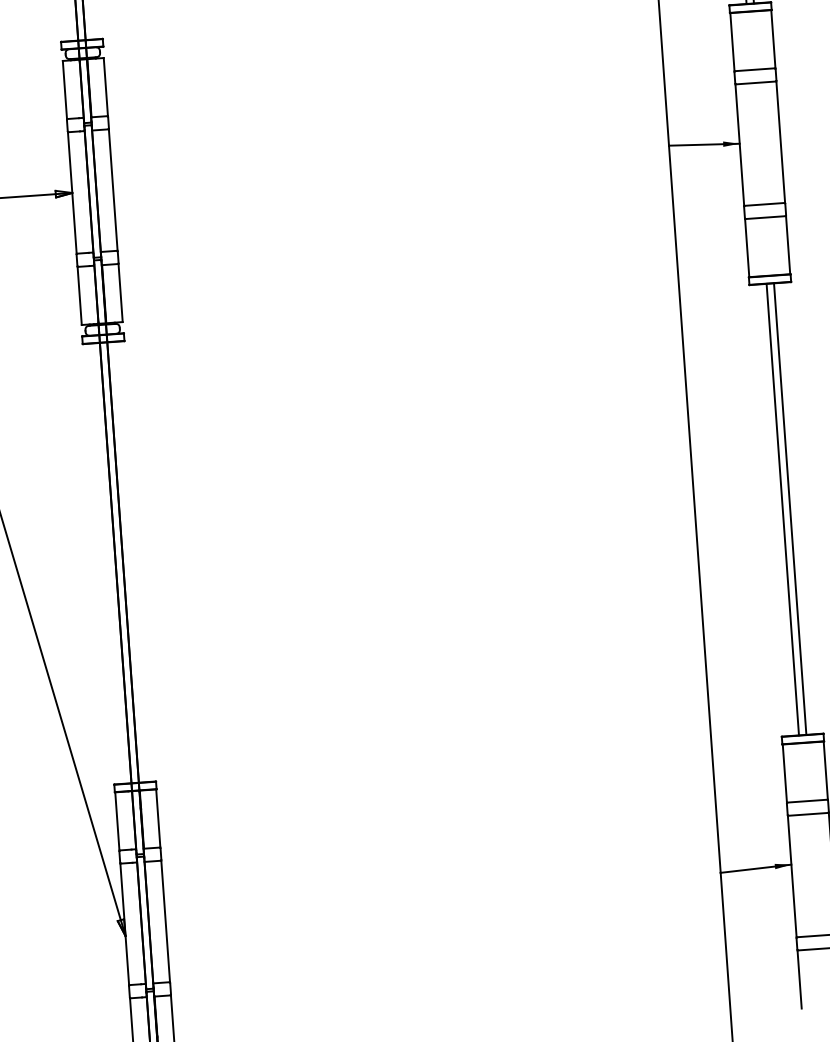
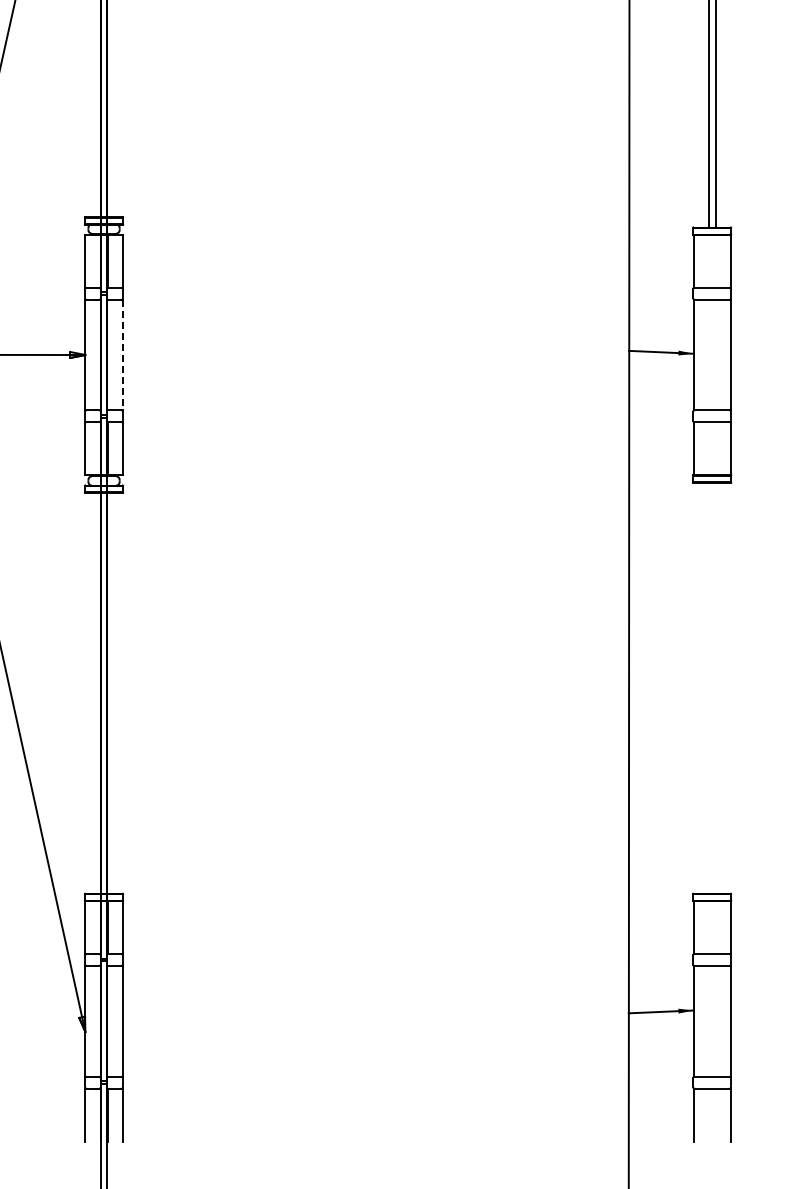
line: (113, 190) -> (122, 355), solid -> dashed
line: (782, 508) -> (708, 687), removed
line: (790, 508) -> (715, 687), removed

